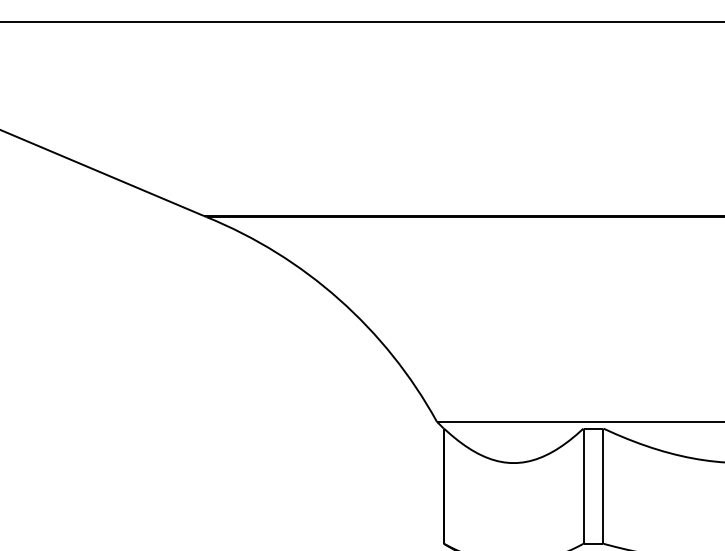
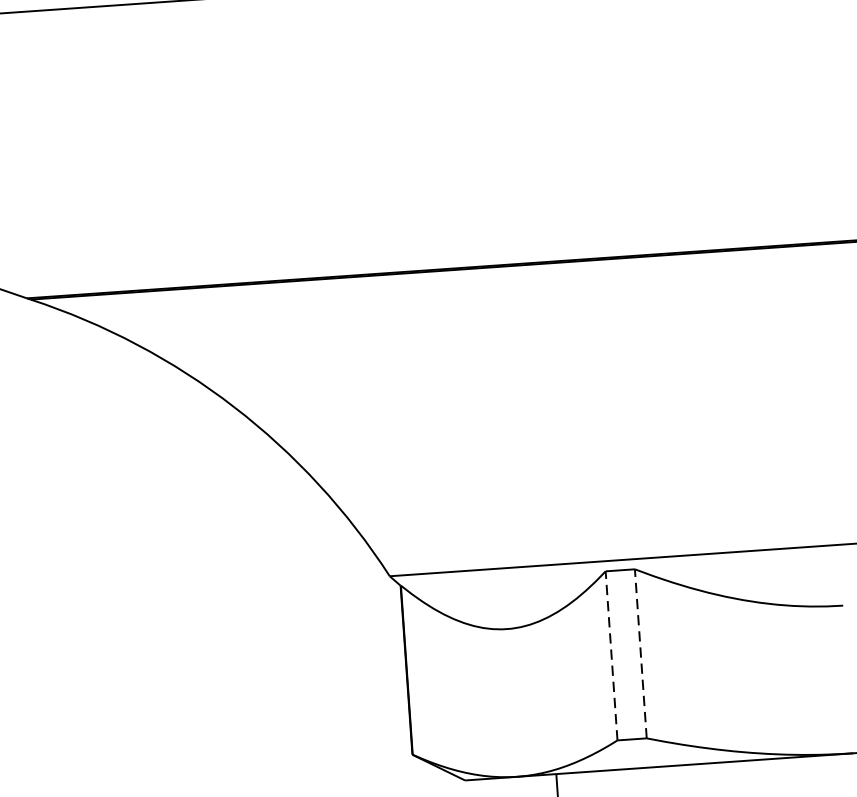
line: (583, 486) -> (611, 656), solid -> dashed
line: (603, 486) -> (640, 654), solid -> dashed

